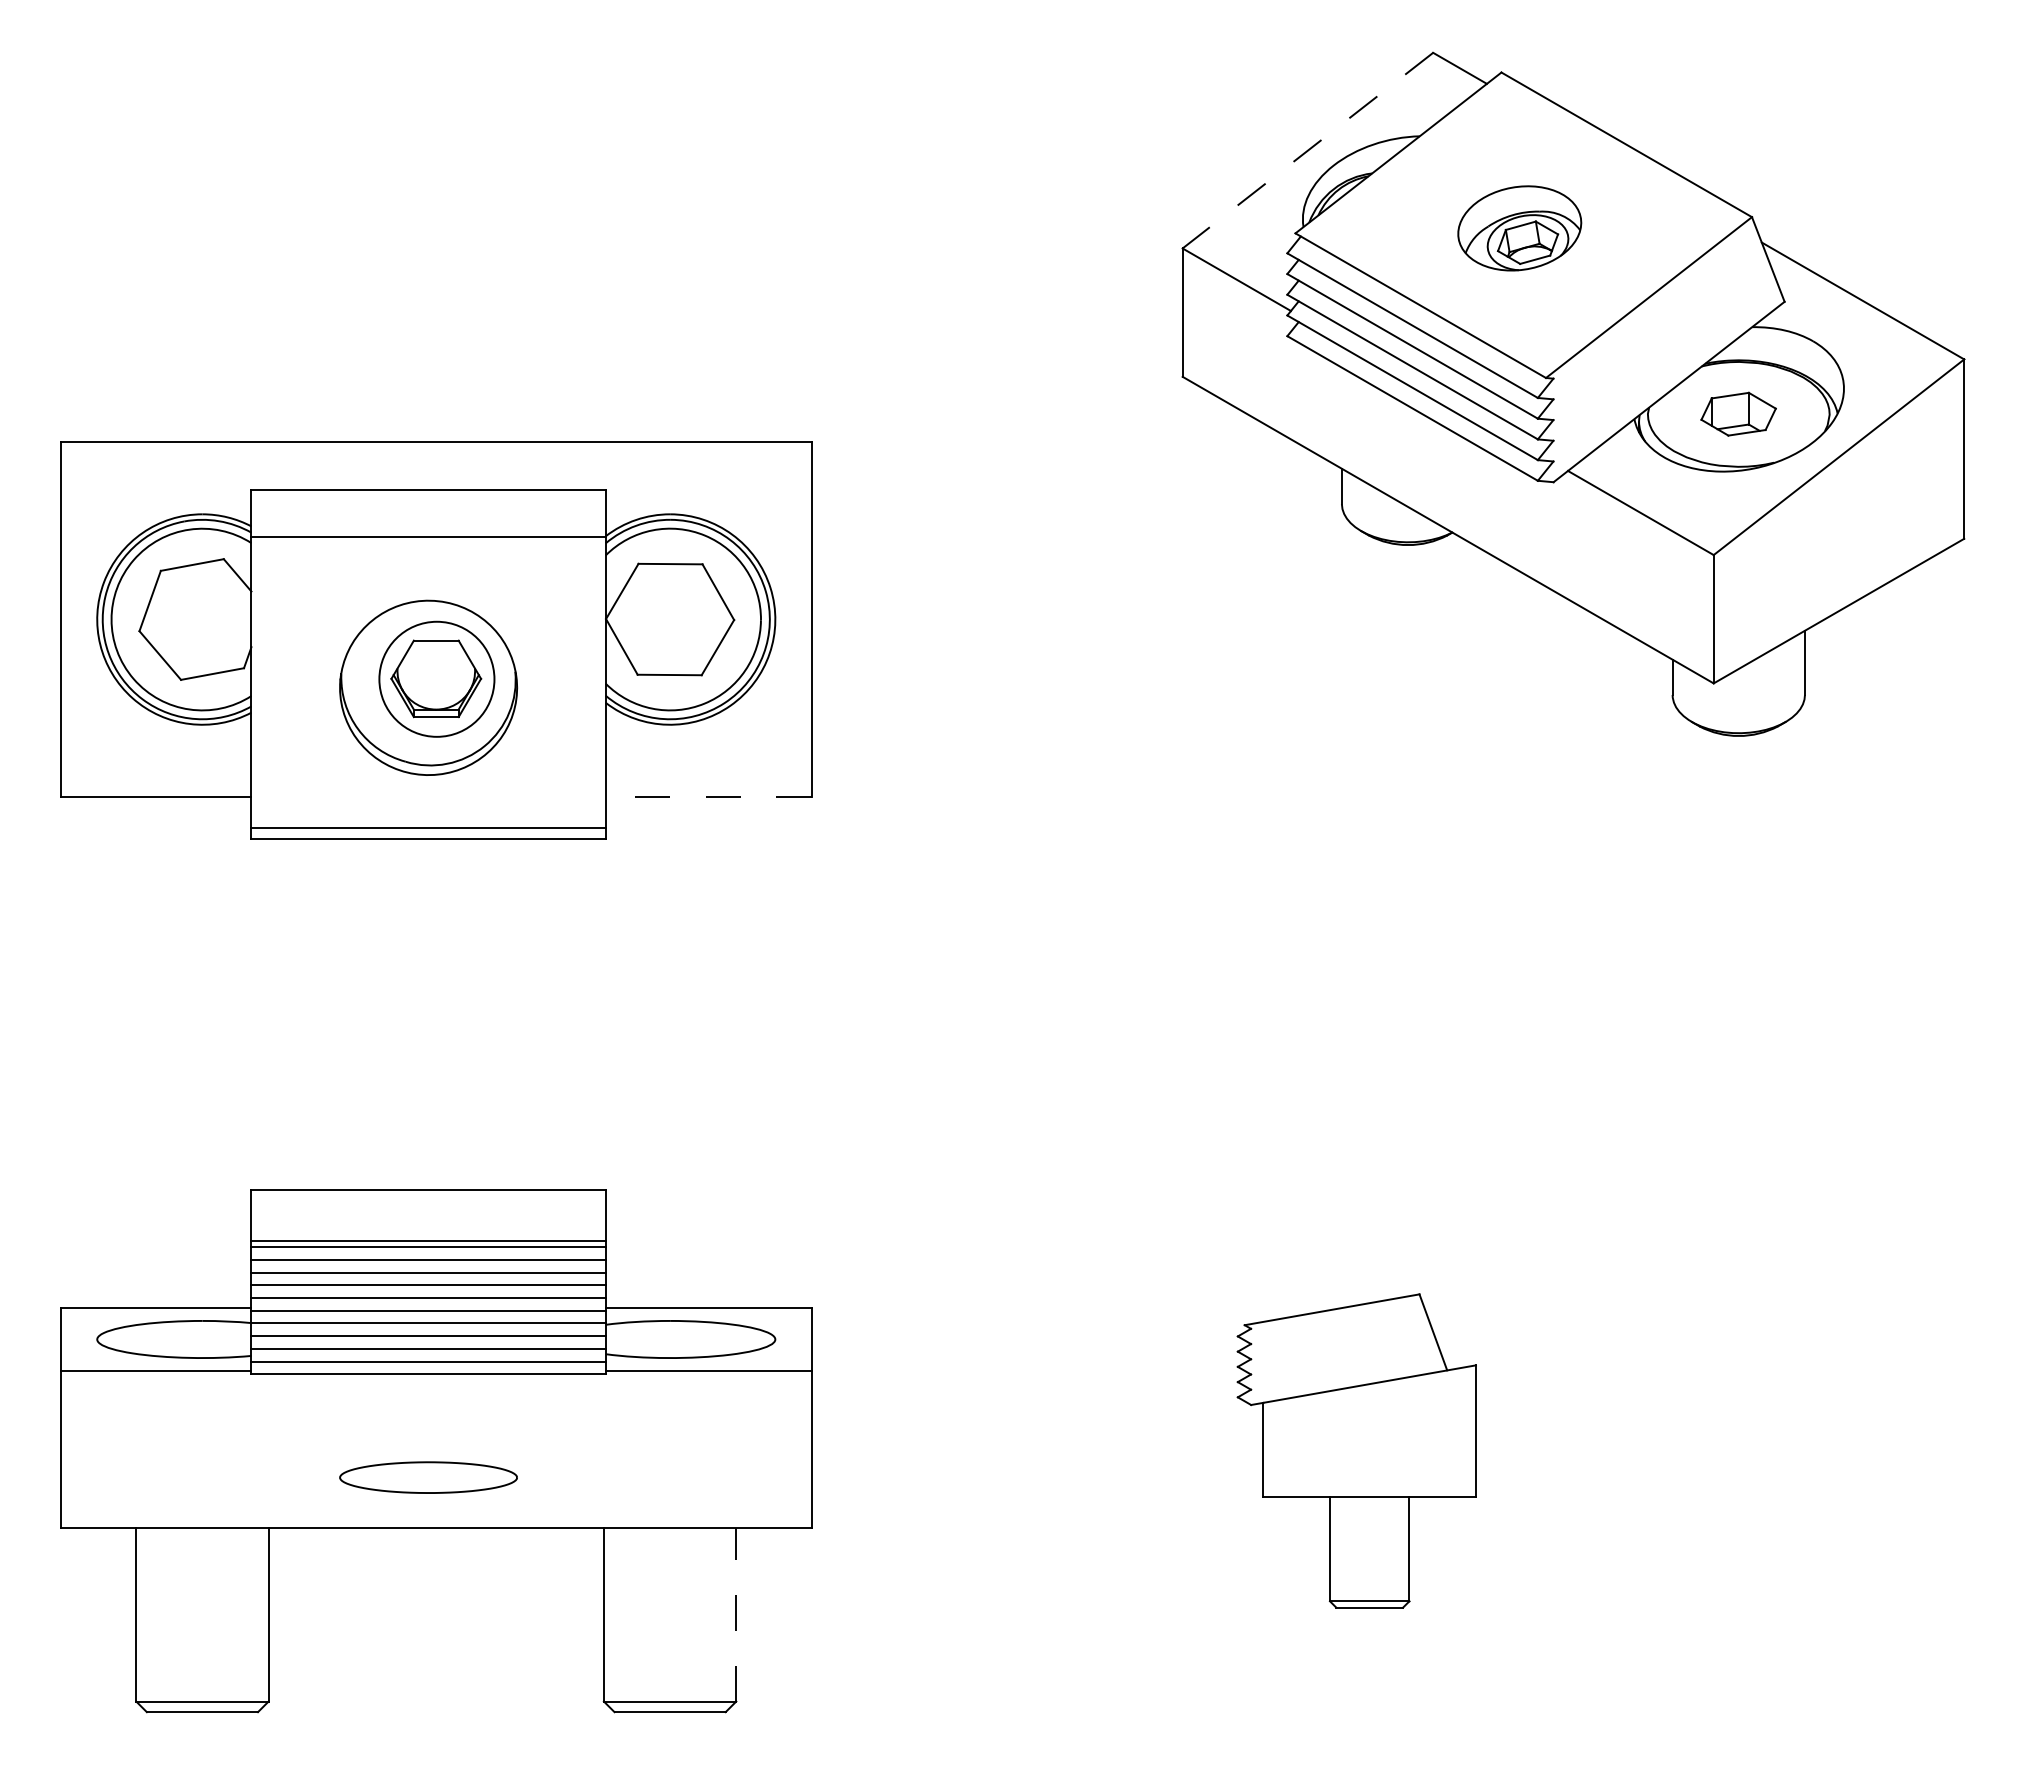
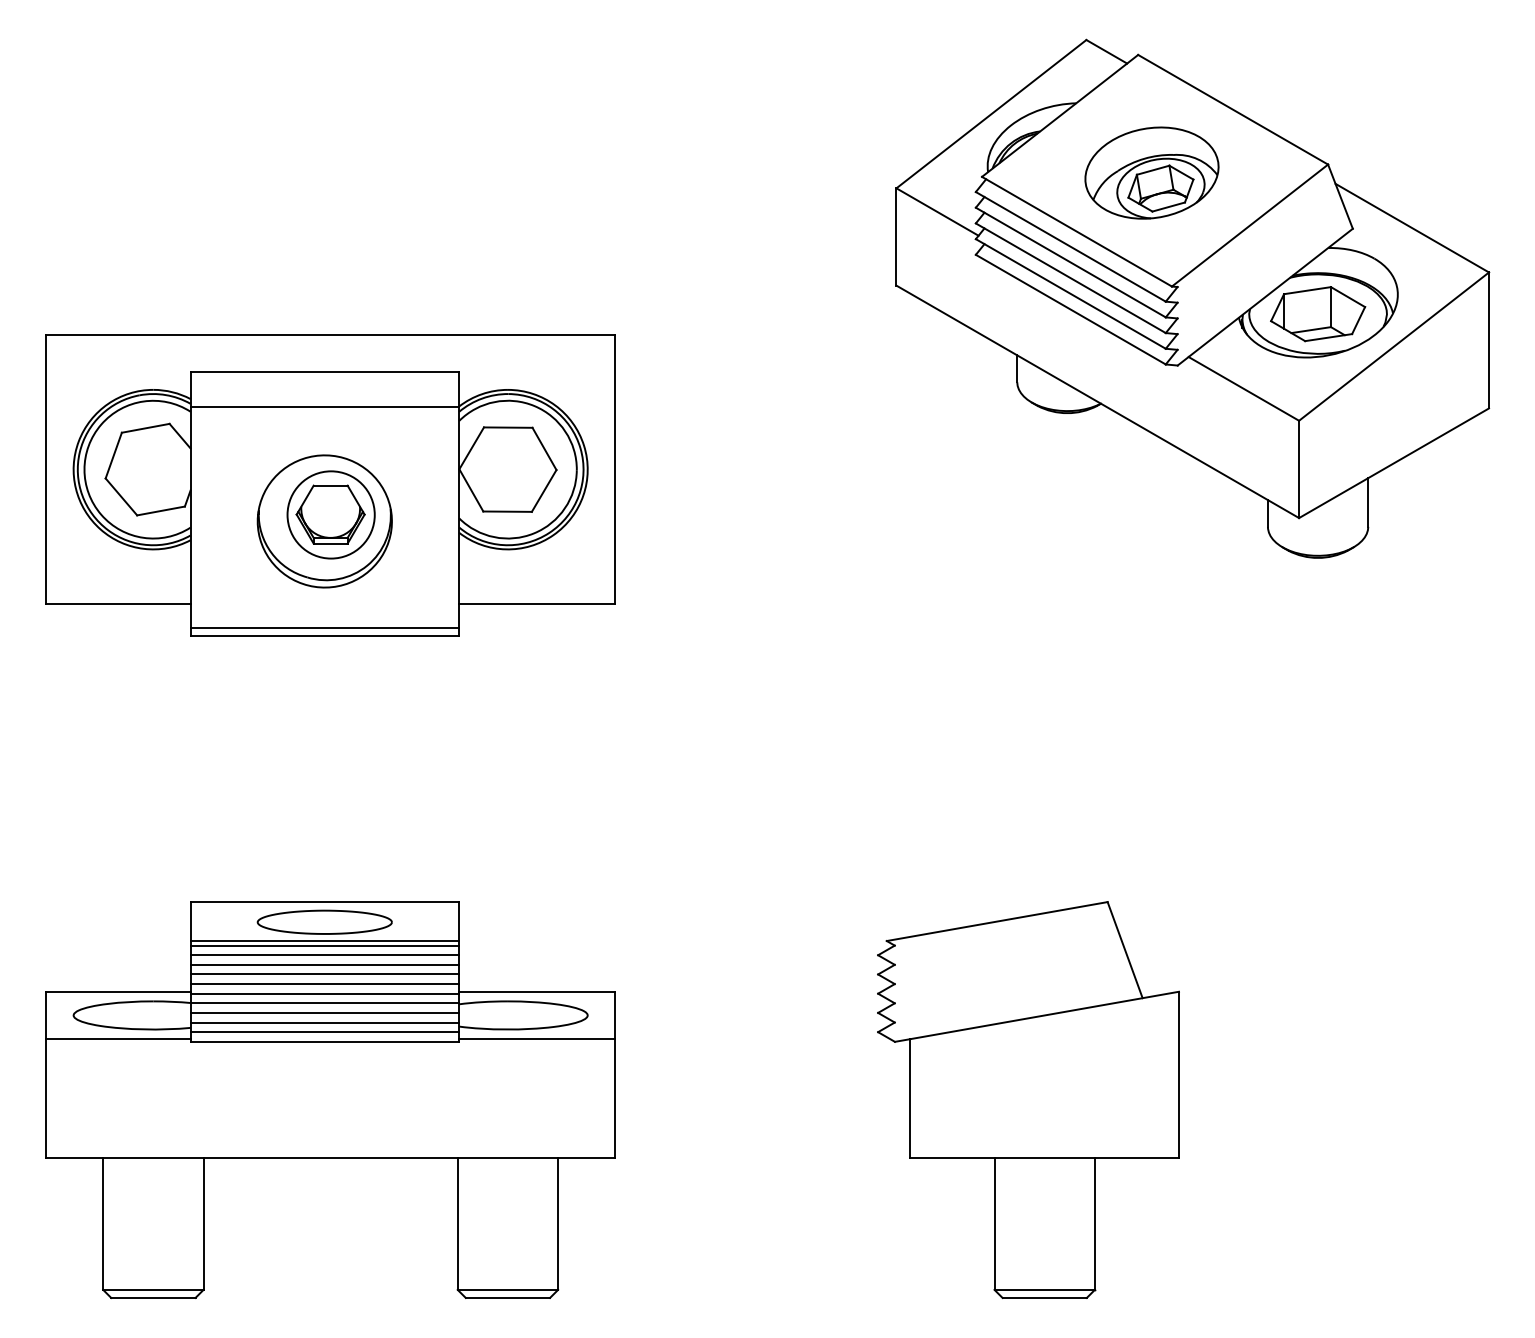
line: (1307, 150) -> (991, 114), dashed -> solid
part: (1519, 228) -> (1151, 173), size x1.43
part: (1738, 413) -> (1317, 313), size x1.67
line: (708, 796) -> (537, 603), dashed -> solid
part: (1356, 1450) -> (1028, 1099), size x1.67
part: (428, 1477) -> (324, 922), moved
line: (736, 1614) -> (558, 1223), dashed -> solid

